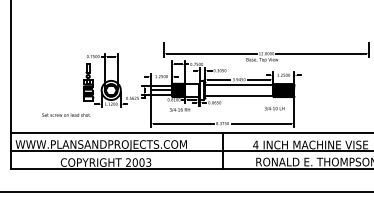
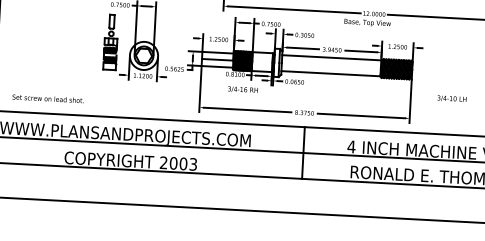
text: (274, 108) -> (451, 98), moved
text: (66, 114) -> (48, 97), moved

